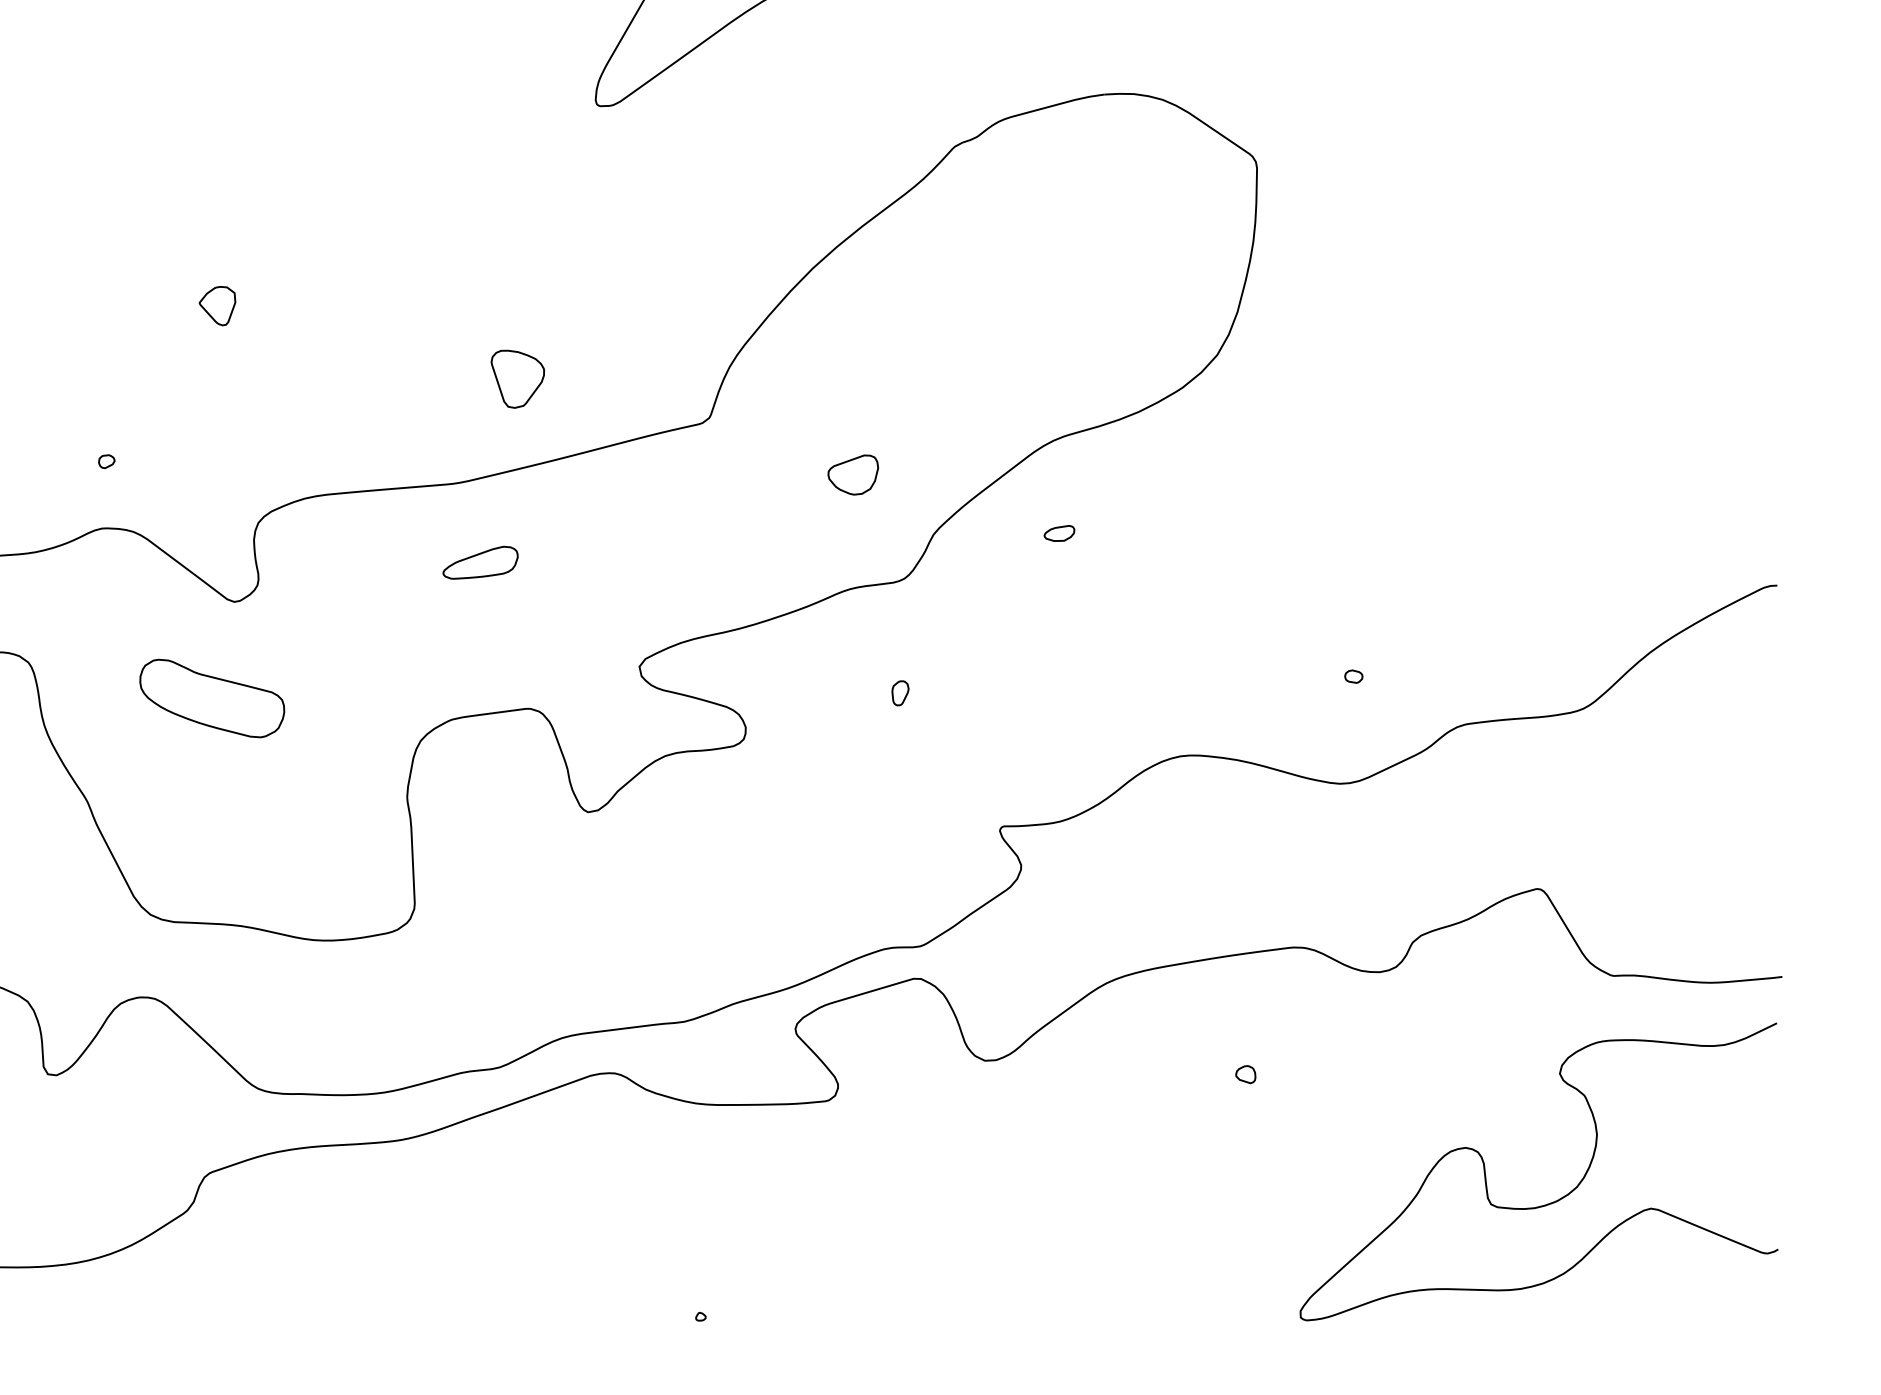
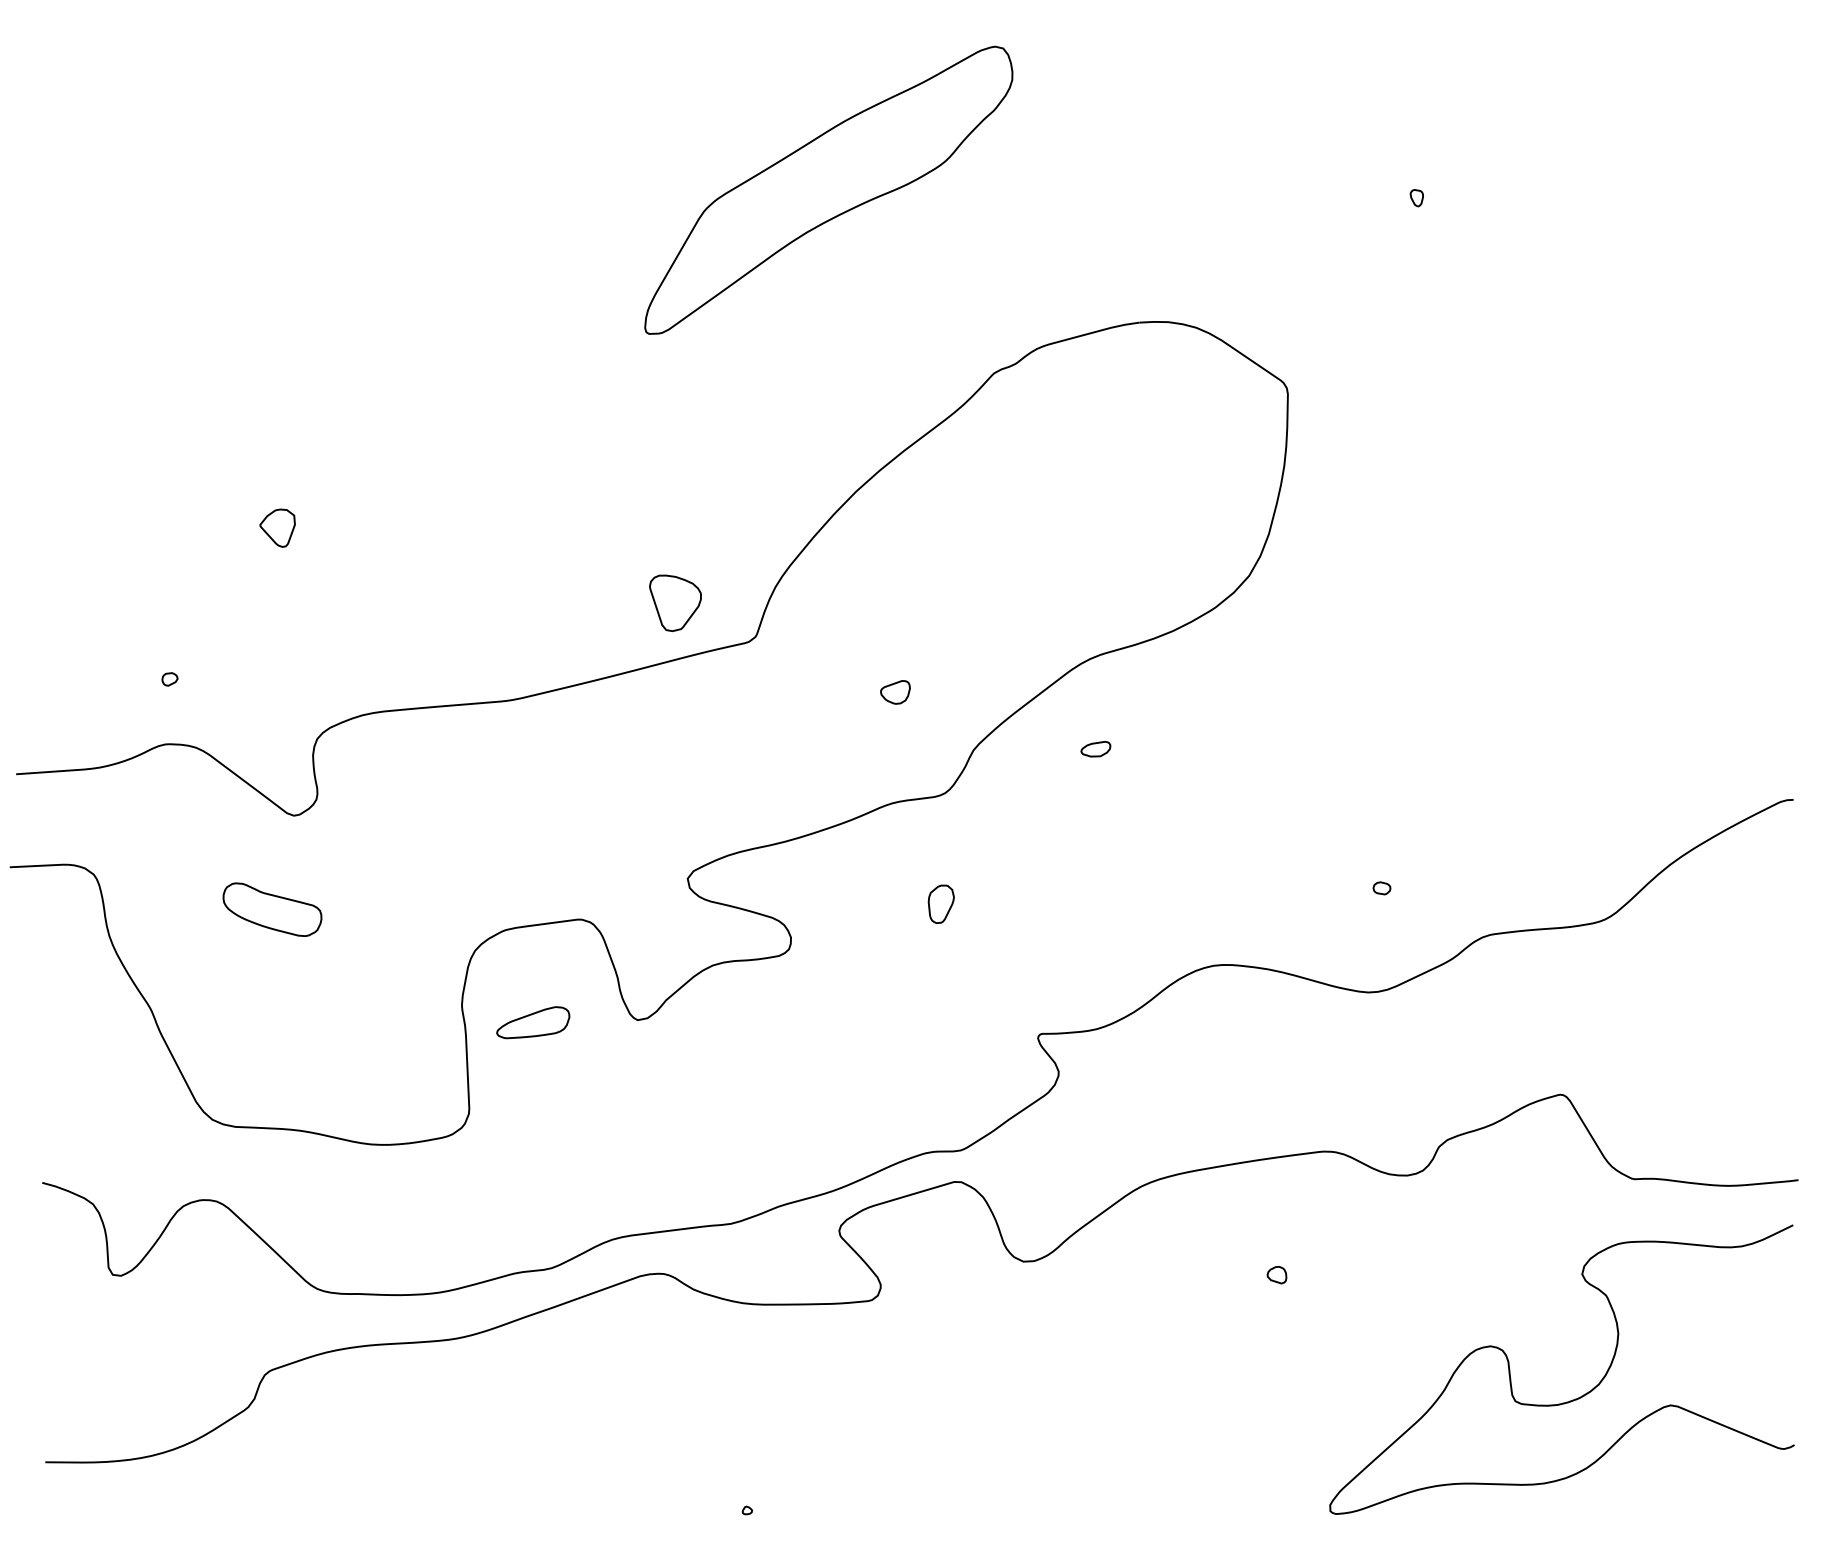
part: (517, 379) -> (675, 603), moved
part: (853, 475) -> (895, 692), size x0.6
part: (480, 562) -> (533, 1022), moved
part: (900, 693) -> (941, 904), size x1.6
part: (212, 698) -> (272, 909), size x0.7

